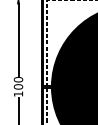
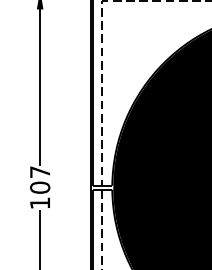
text: (18, 79) -> (40, 171), 100 -> 107

